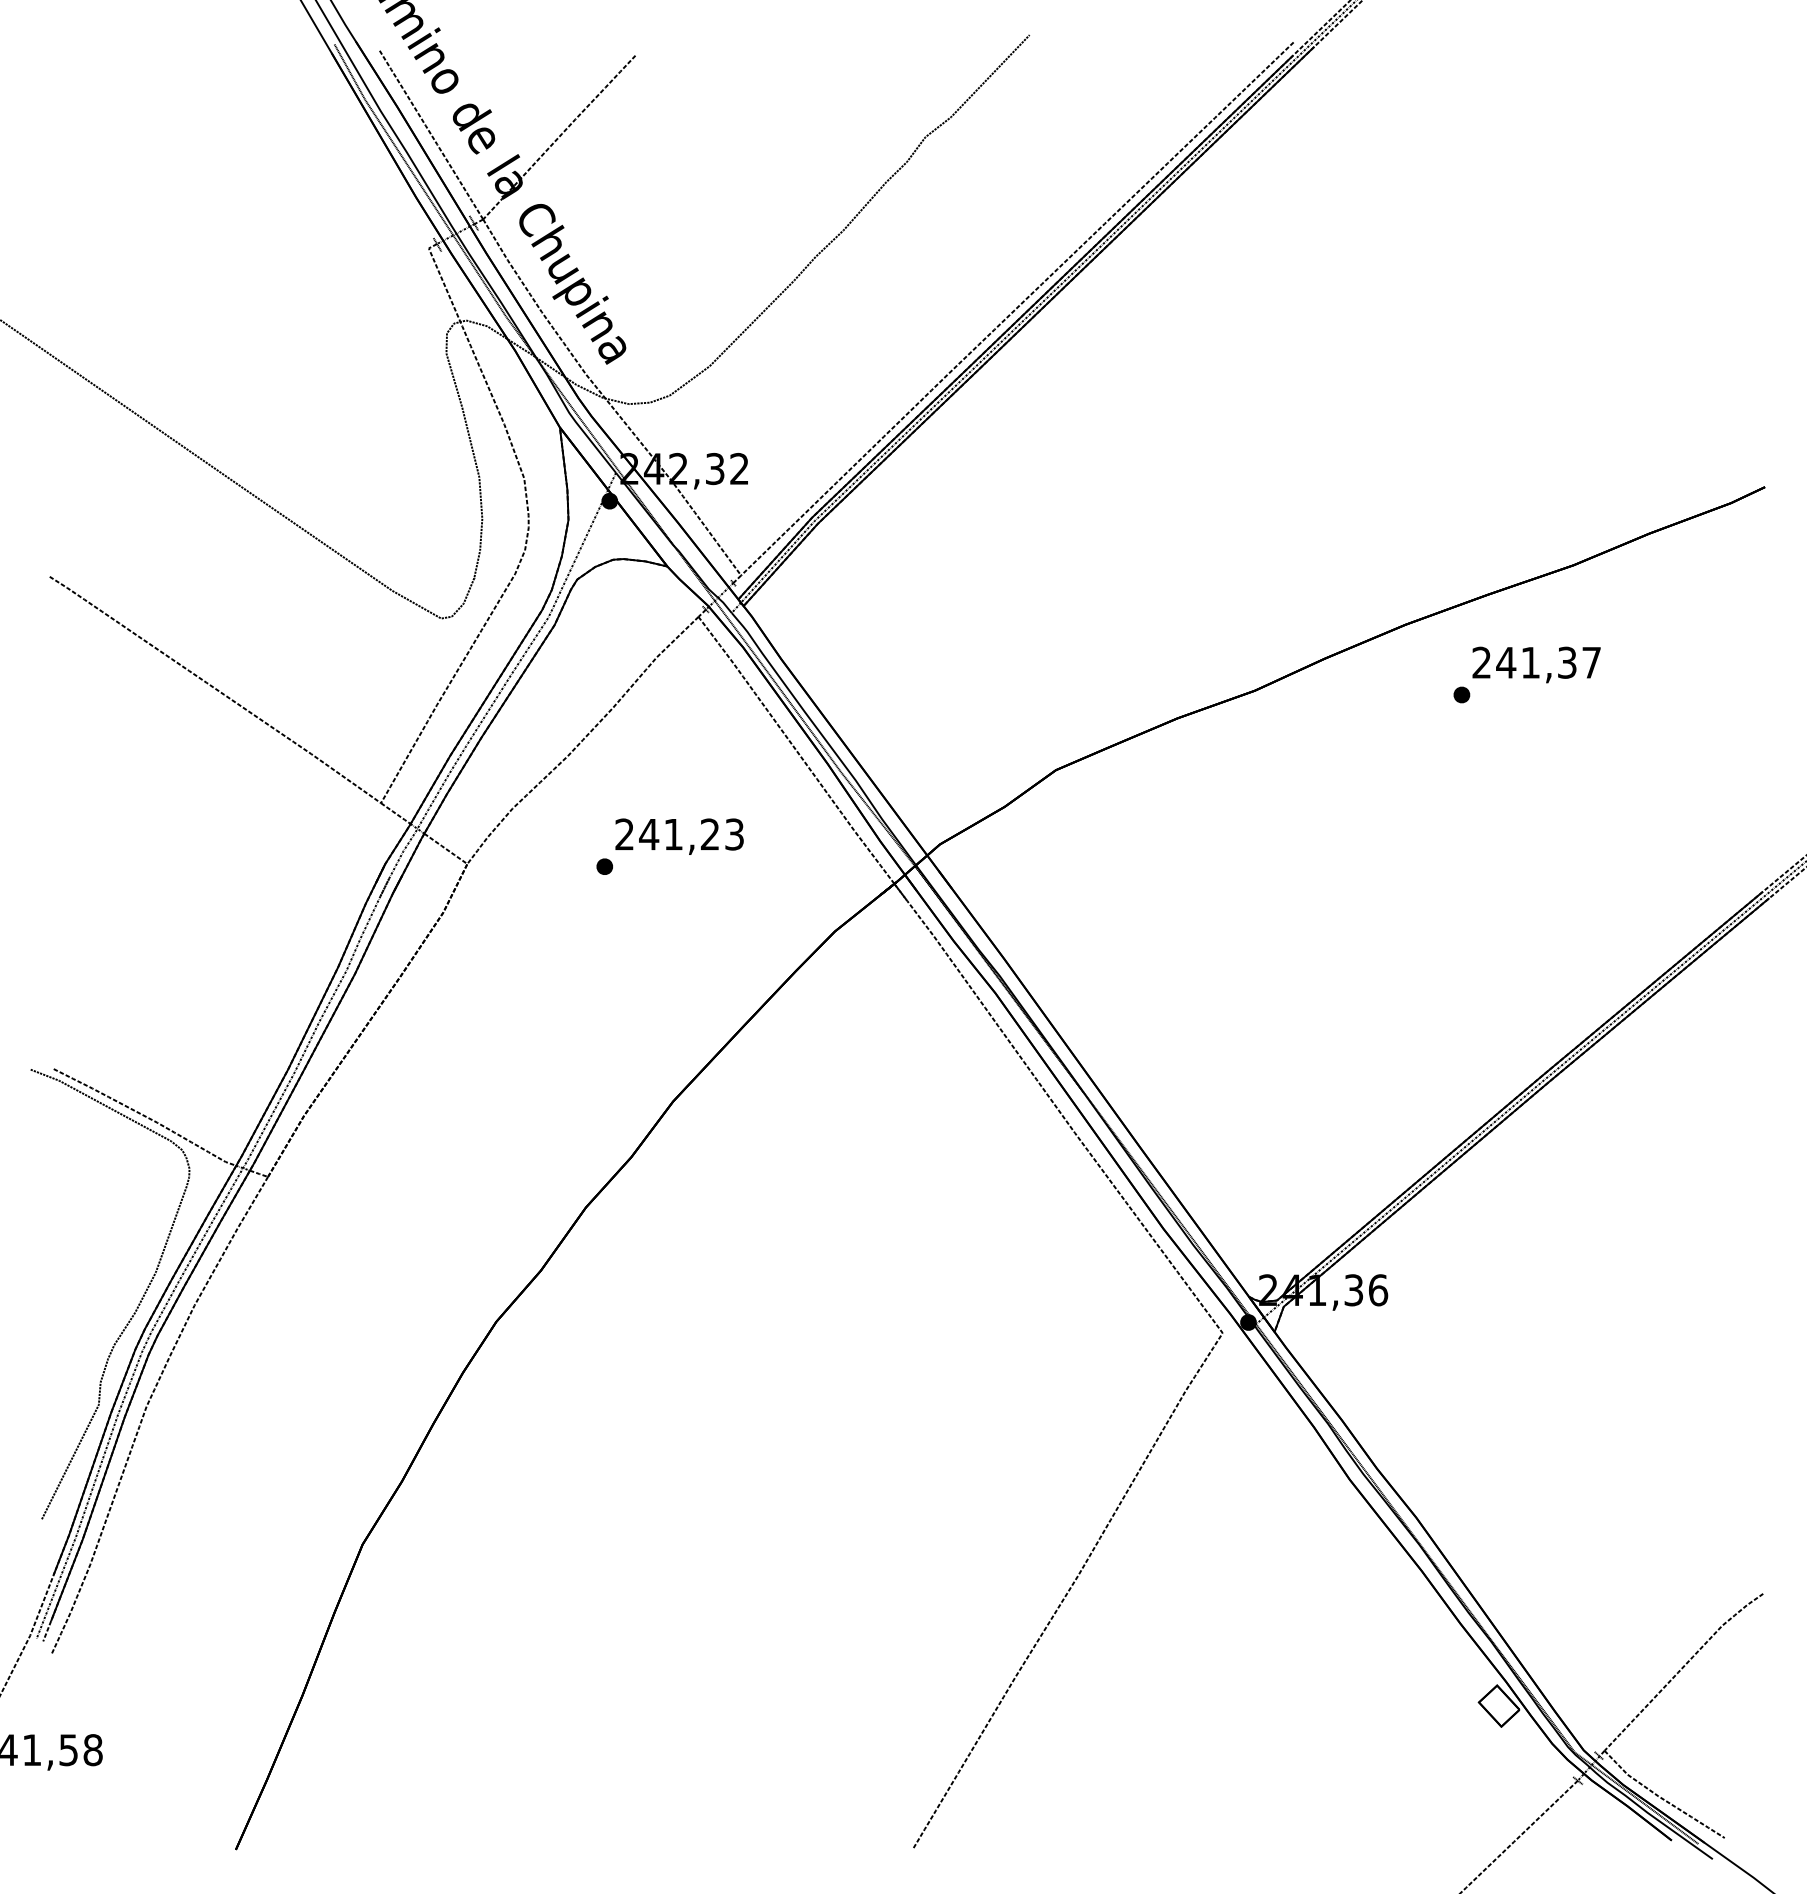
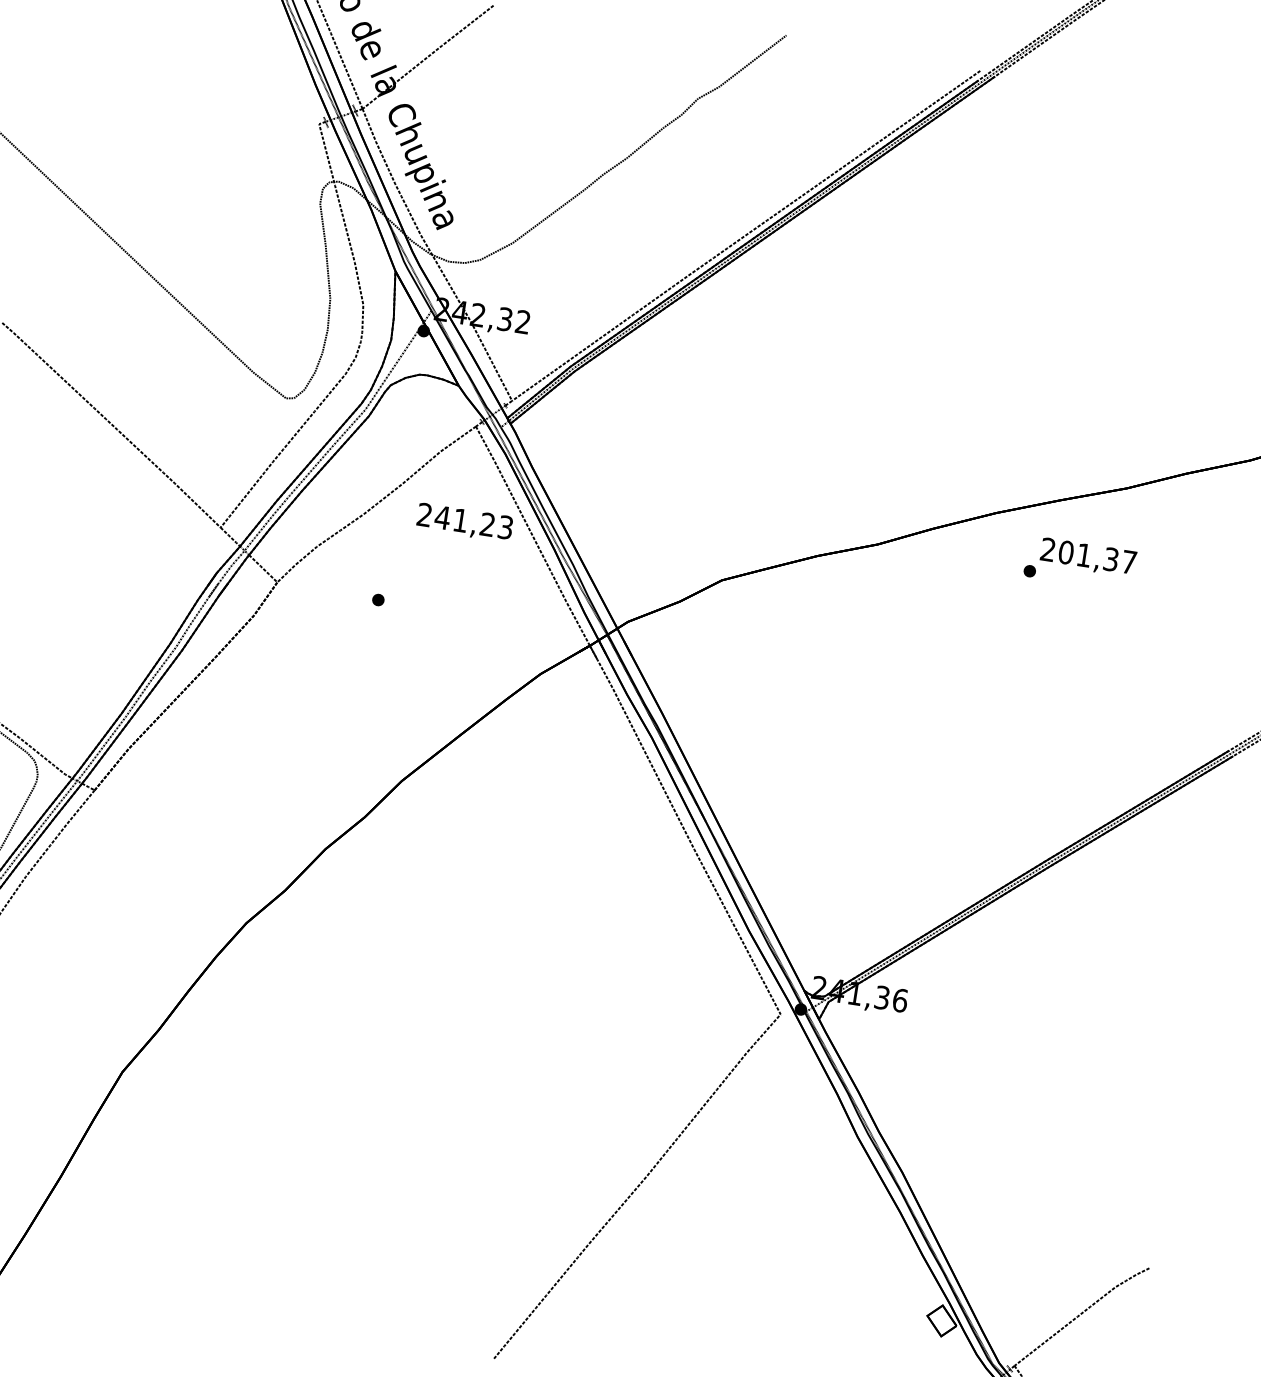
text: (1506, 662) -> (1066, 552), 241,37 -> 201,37
text: (679, 836) -> (464, 522), moved

